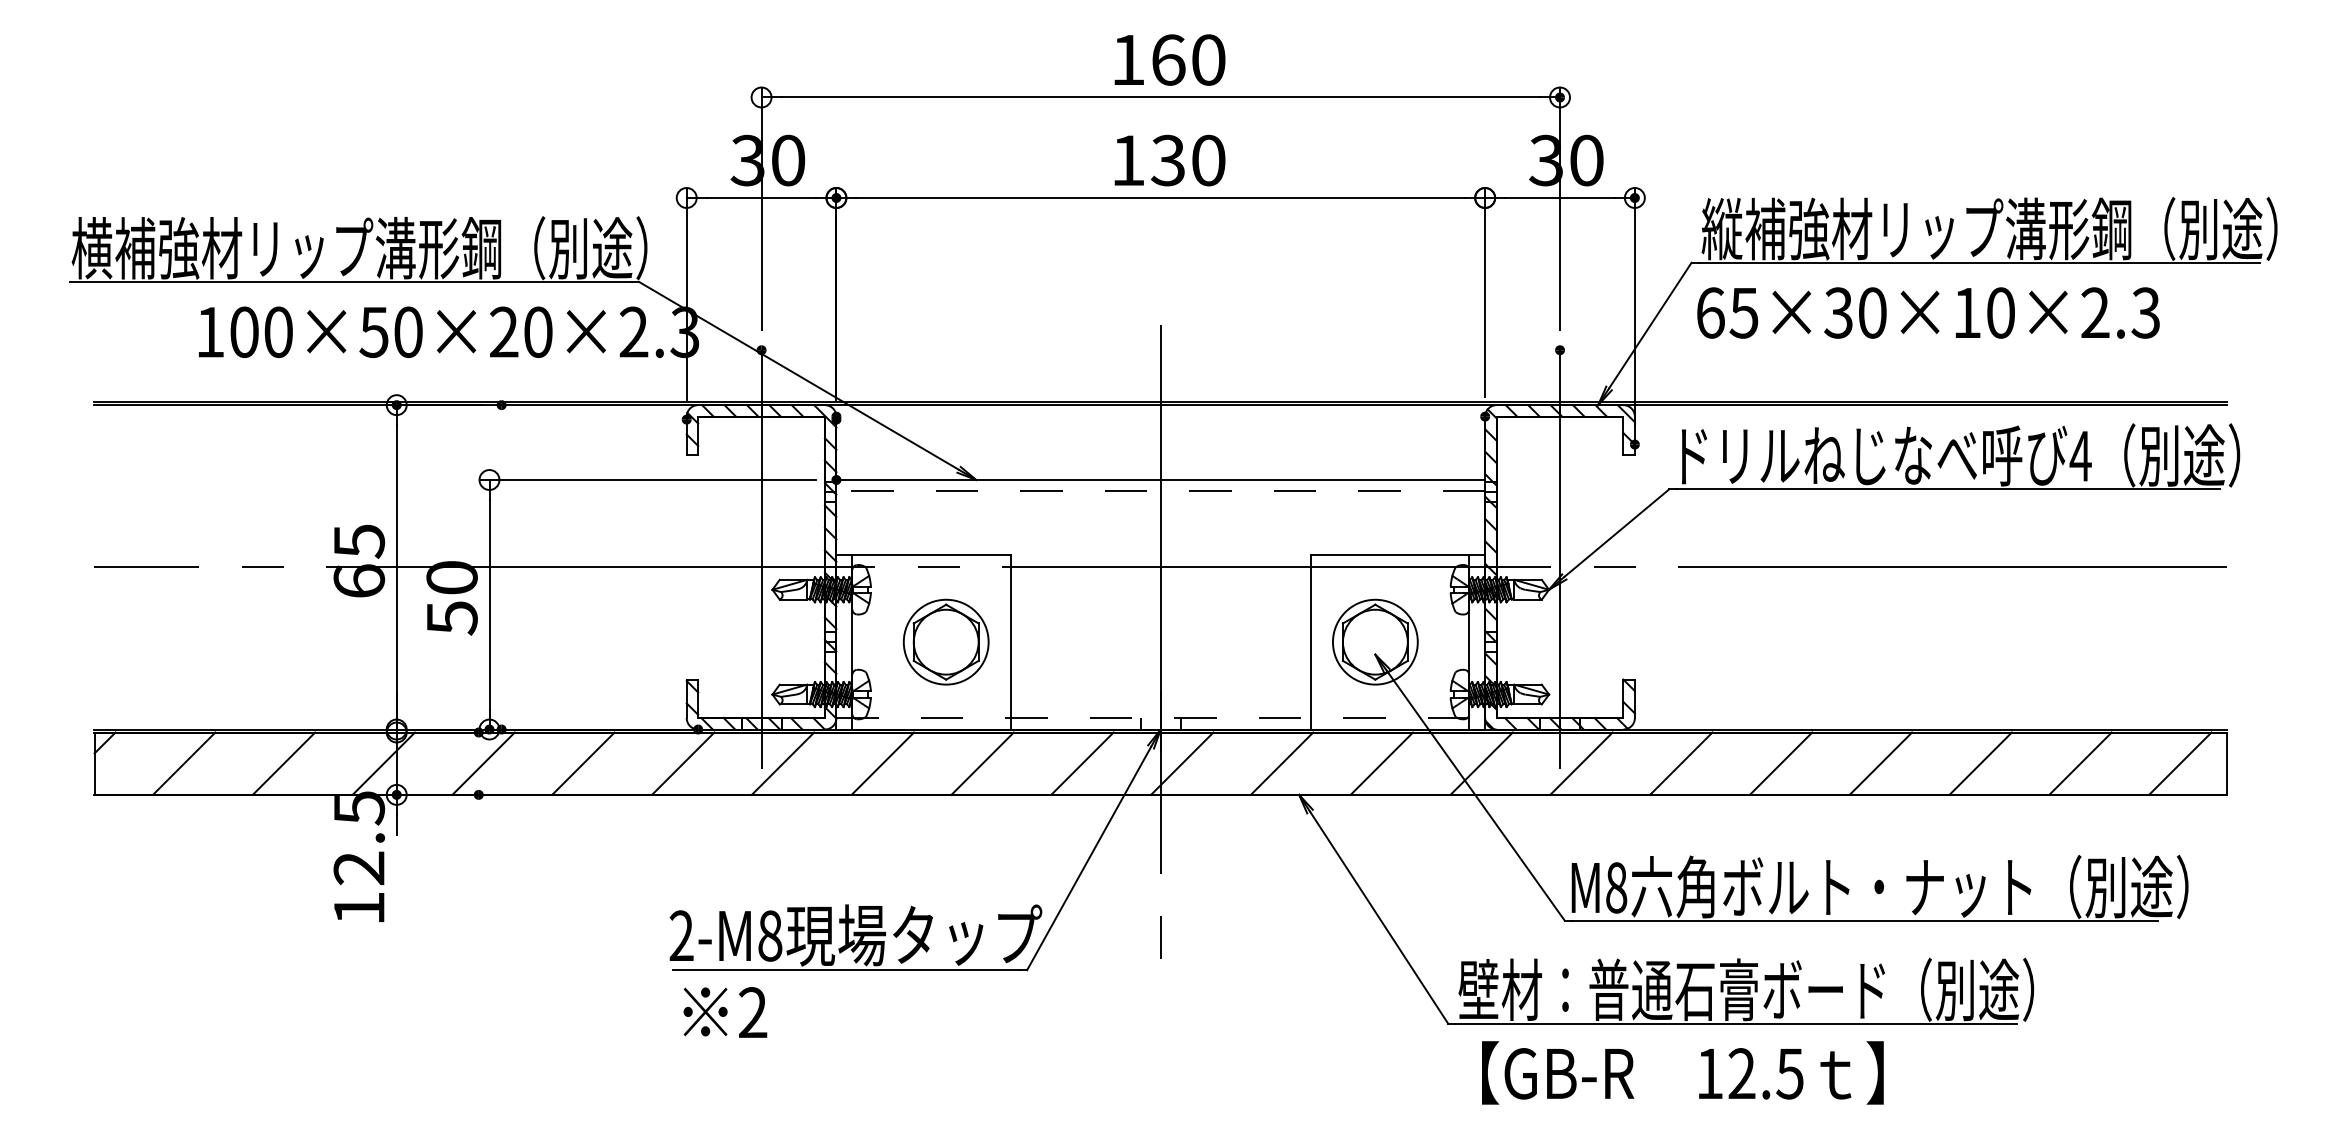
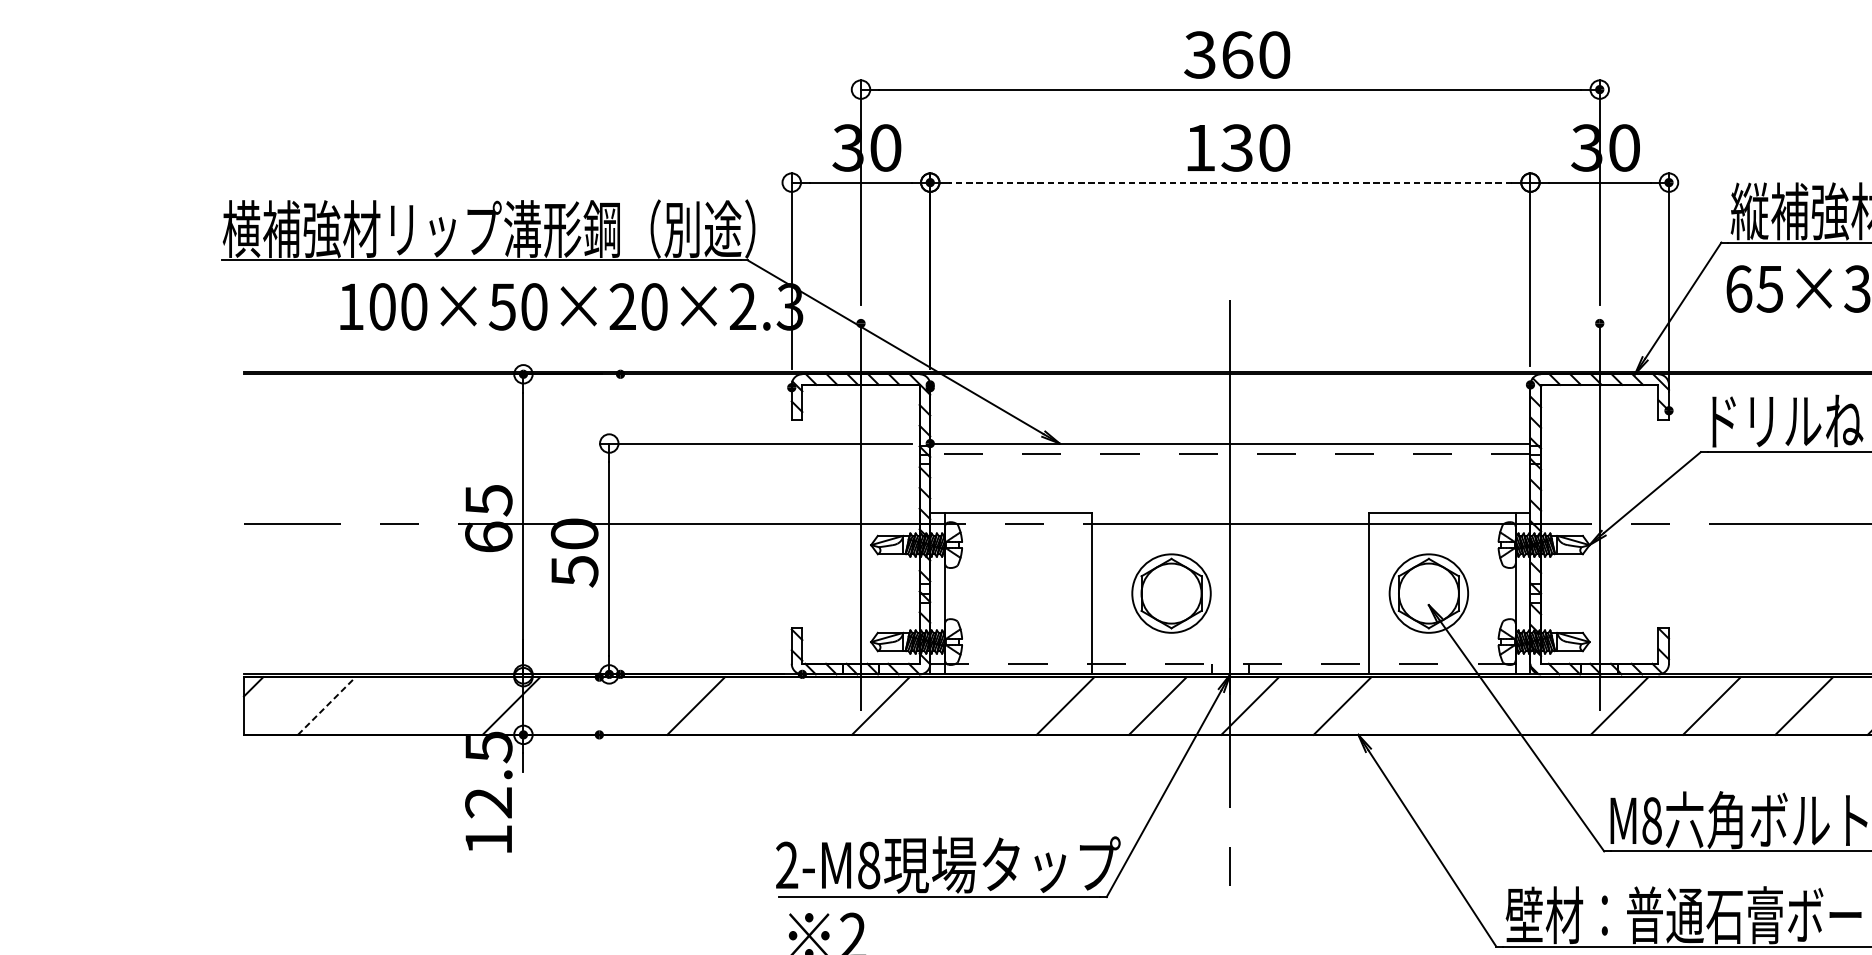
text: (1127, 59) -> (1199, 54), 160 -> 360
line: (1160, 198) -> (1230, 183), solid -> dashed
part: (945, 641) -> (1170, 592), moved
line: (184, 763) -> (327, 705), solid -> dashed
line: (283, 763) -> (418, 705), removed
line: (483, 763) -> (603, 705), removed
line: (683, 763) -> (788, 705), removed
line: (882, 763) -> (972, 705), removed
line: (1381, 763) -> (1434, 705), removed
line: (1481, 763) -> (1527, 705), removed

